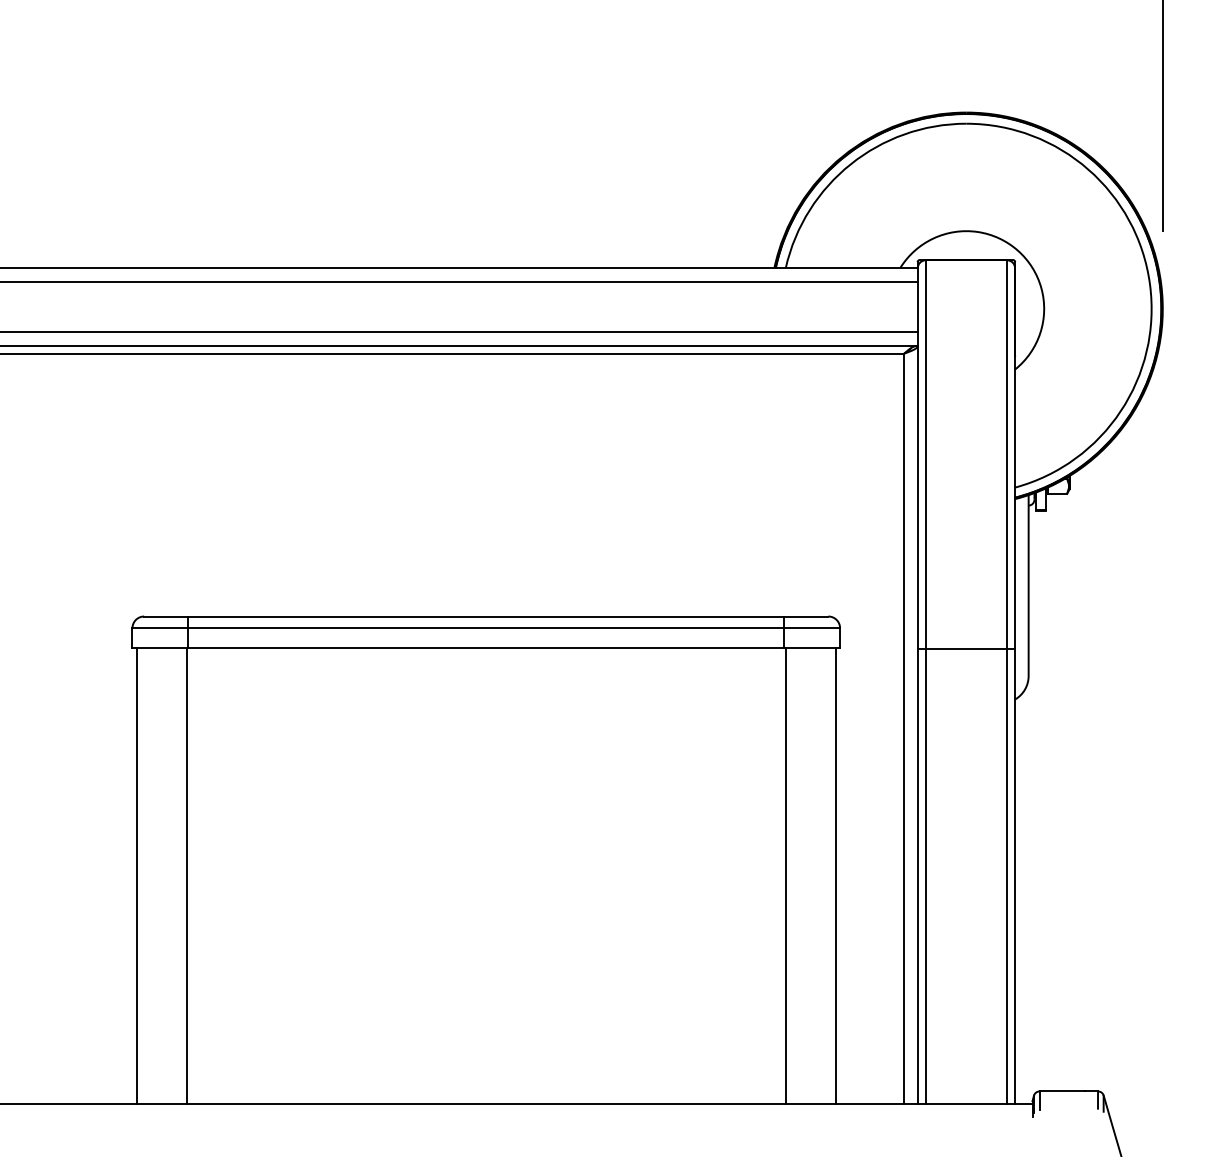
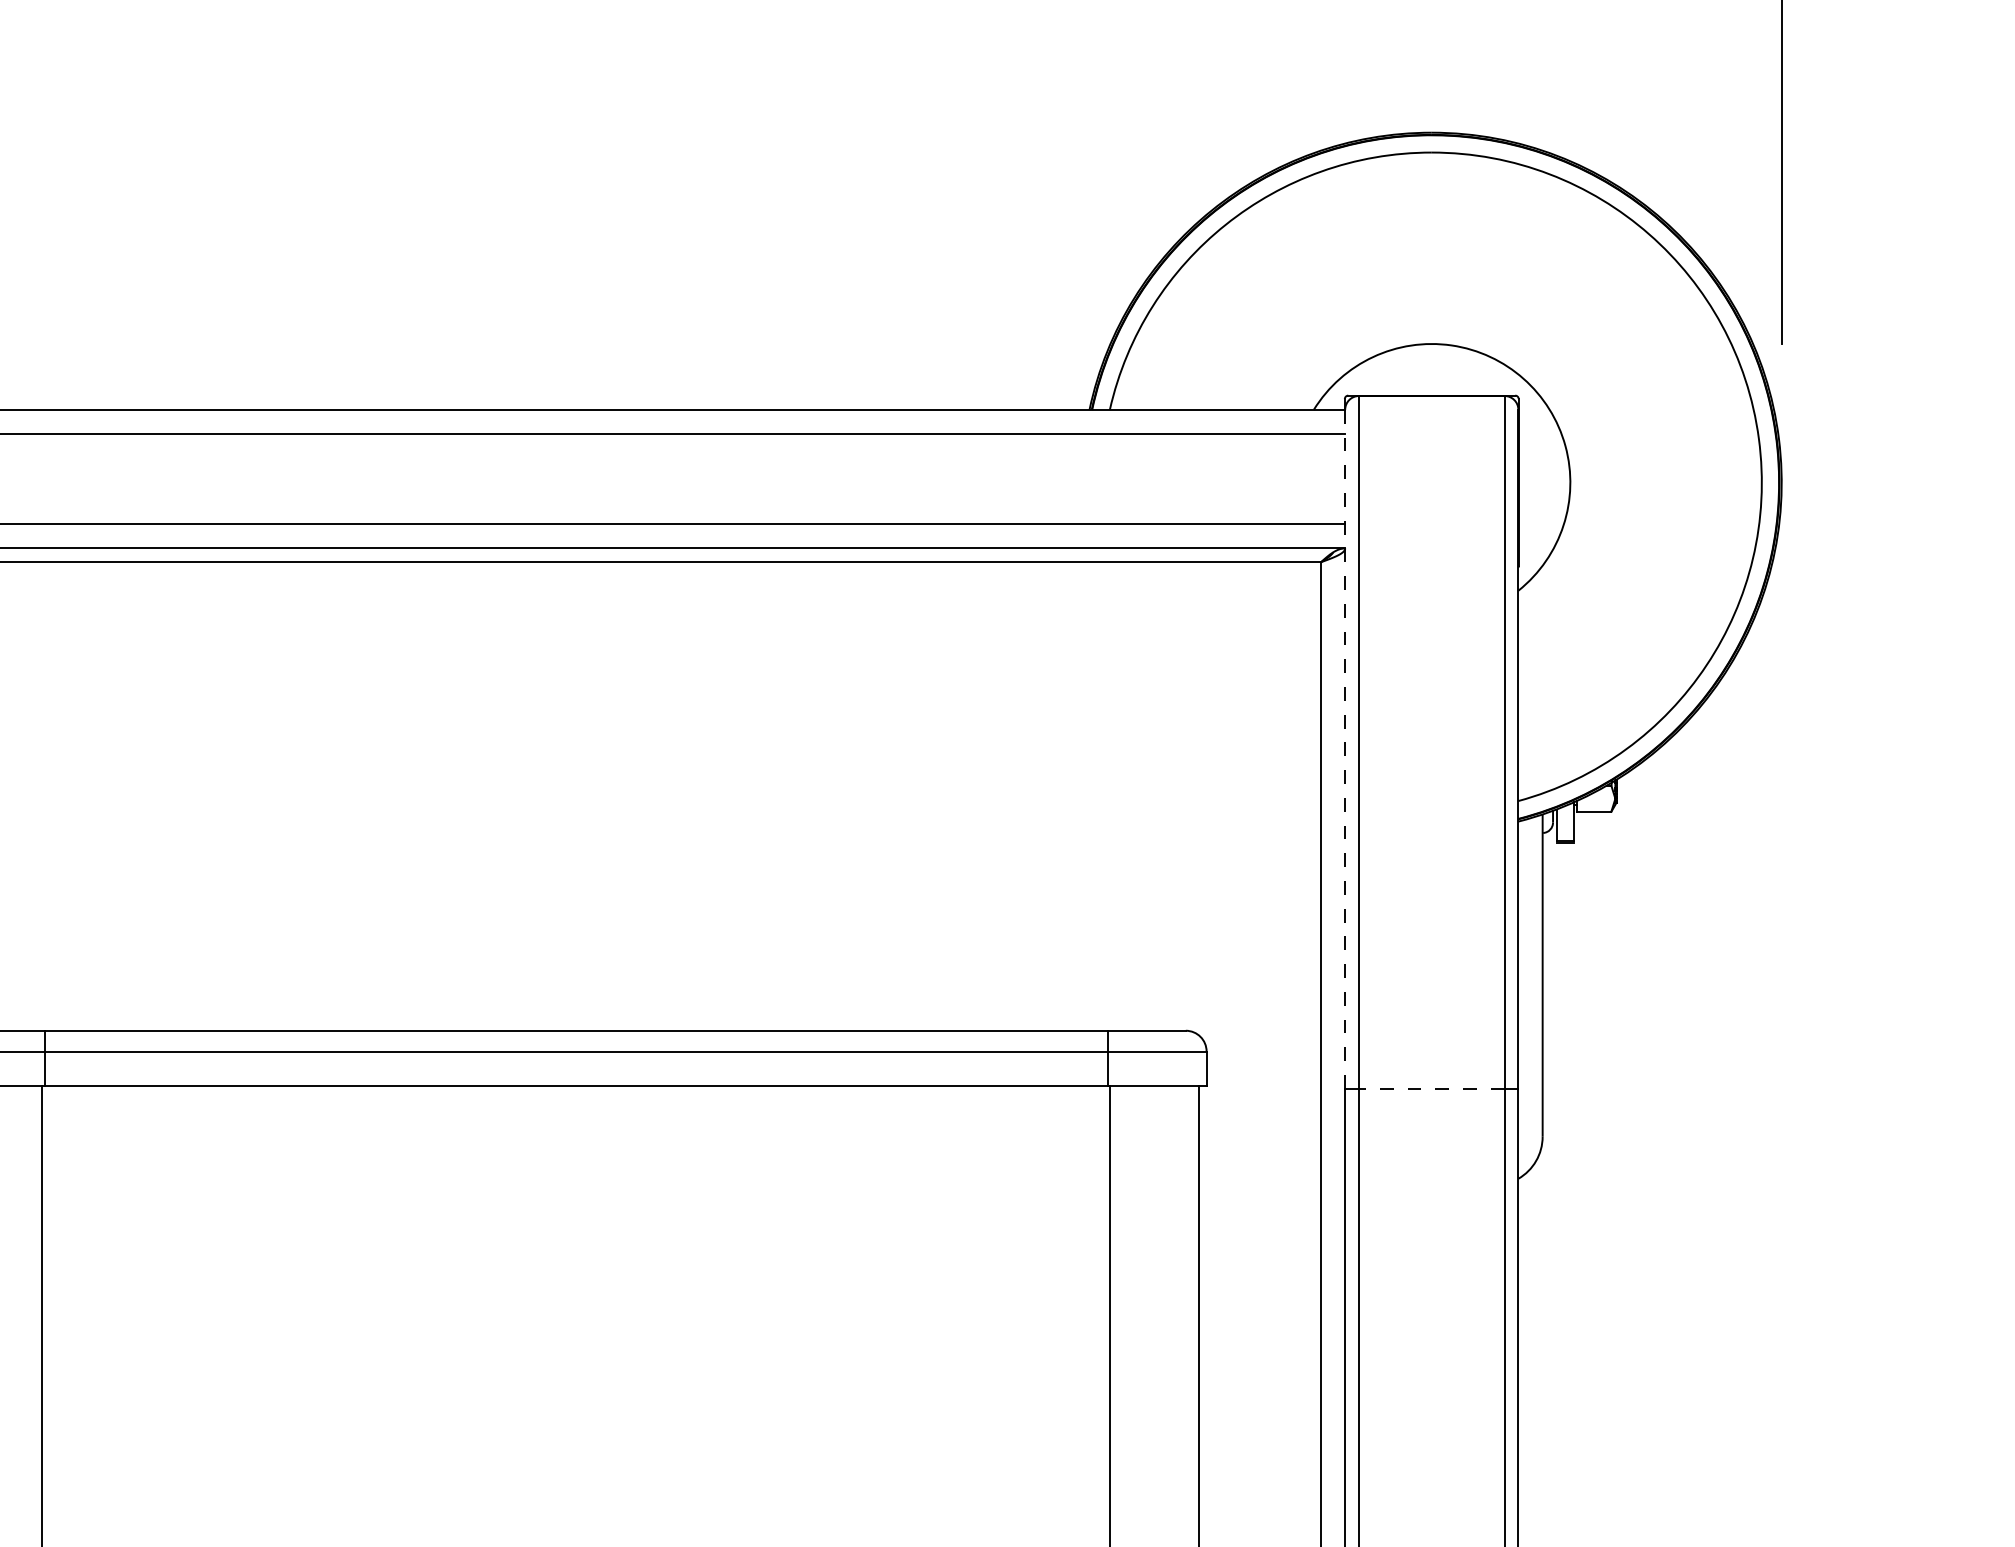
line: (917, 458) -> (1344, 749), solid -> dashed
line: (966, 649) -> (1431, 1089), solid -> dashed

